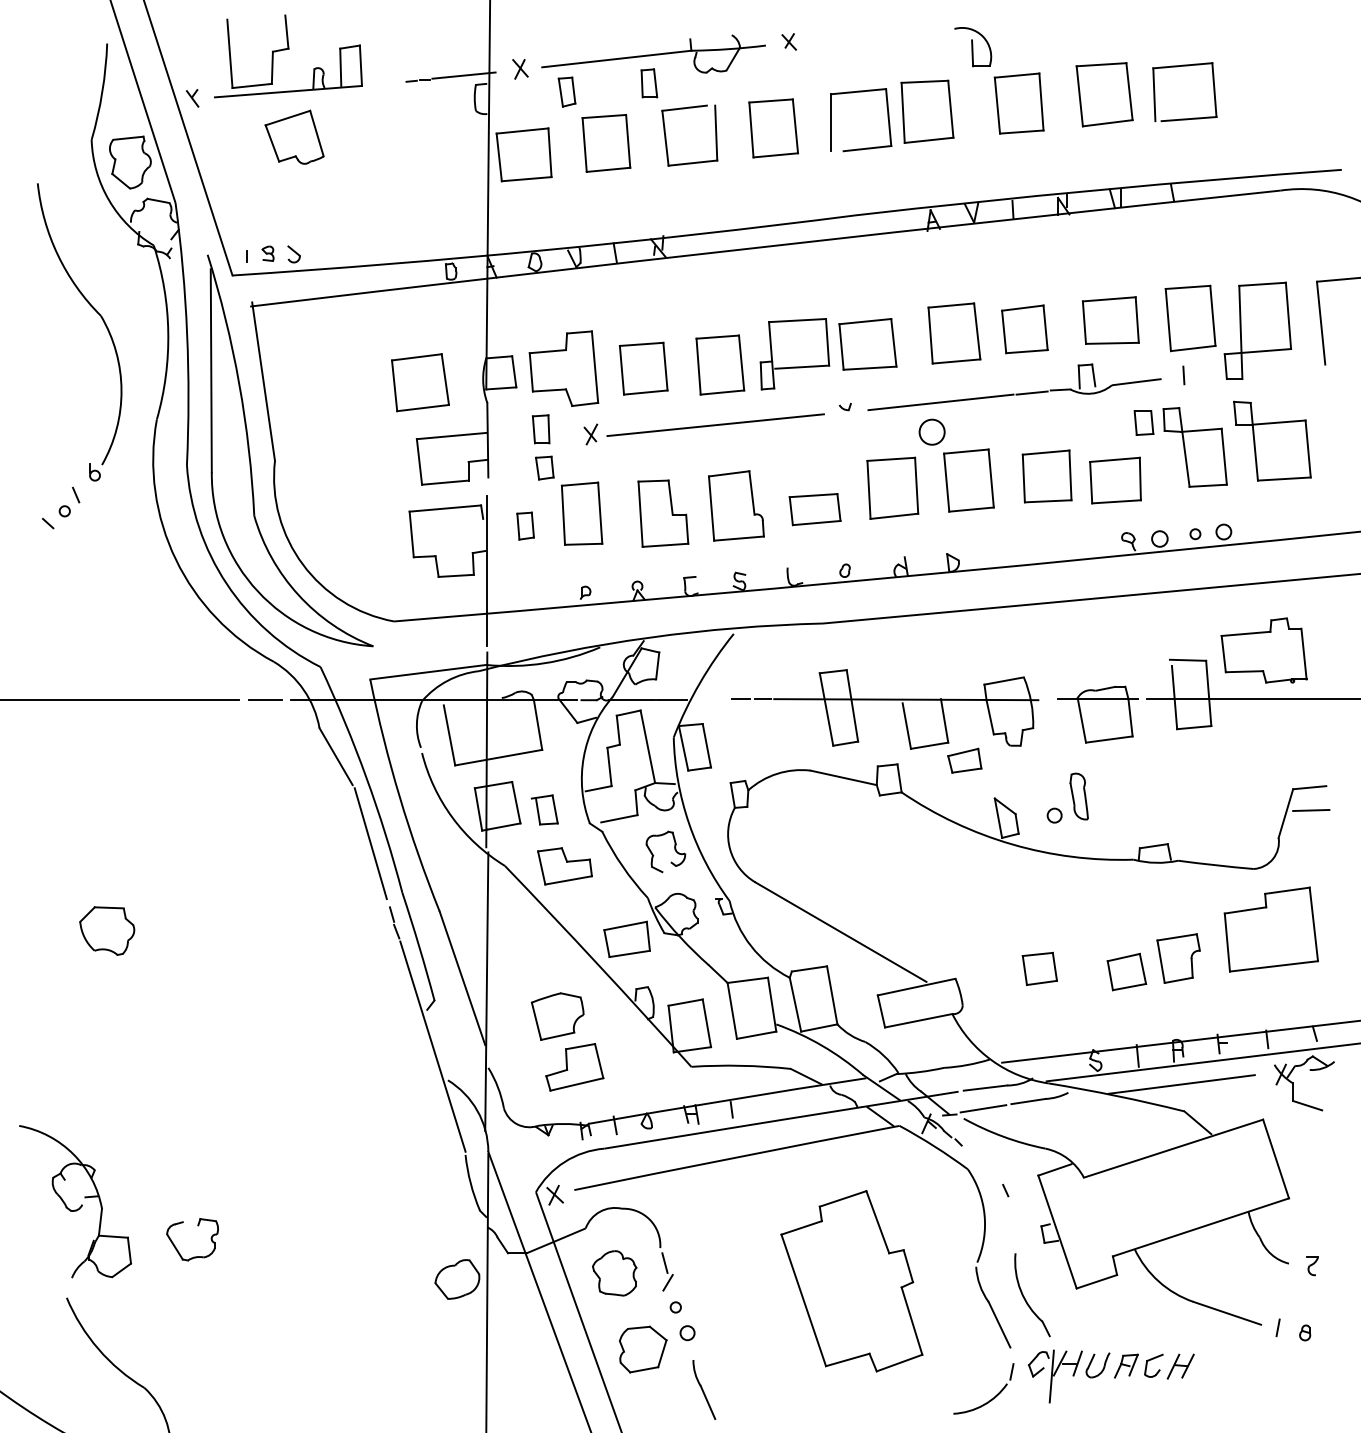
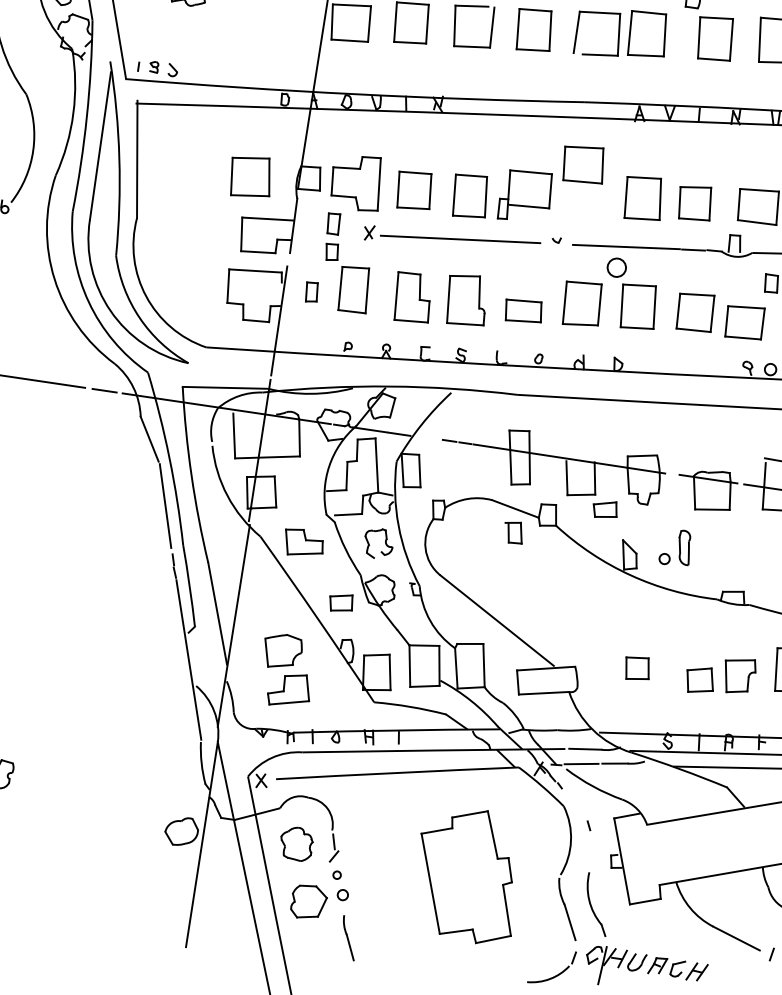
part: (867, 344) -> (583, 164), moved
part: (544, 809) -> (513, 532), moved
part: (626, 938) -> (340, 602), size x0.7

